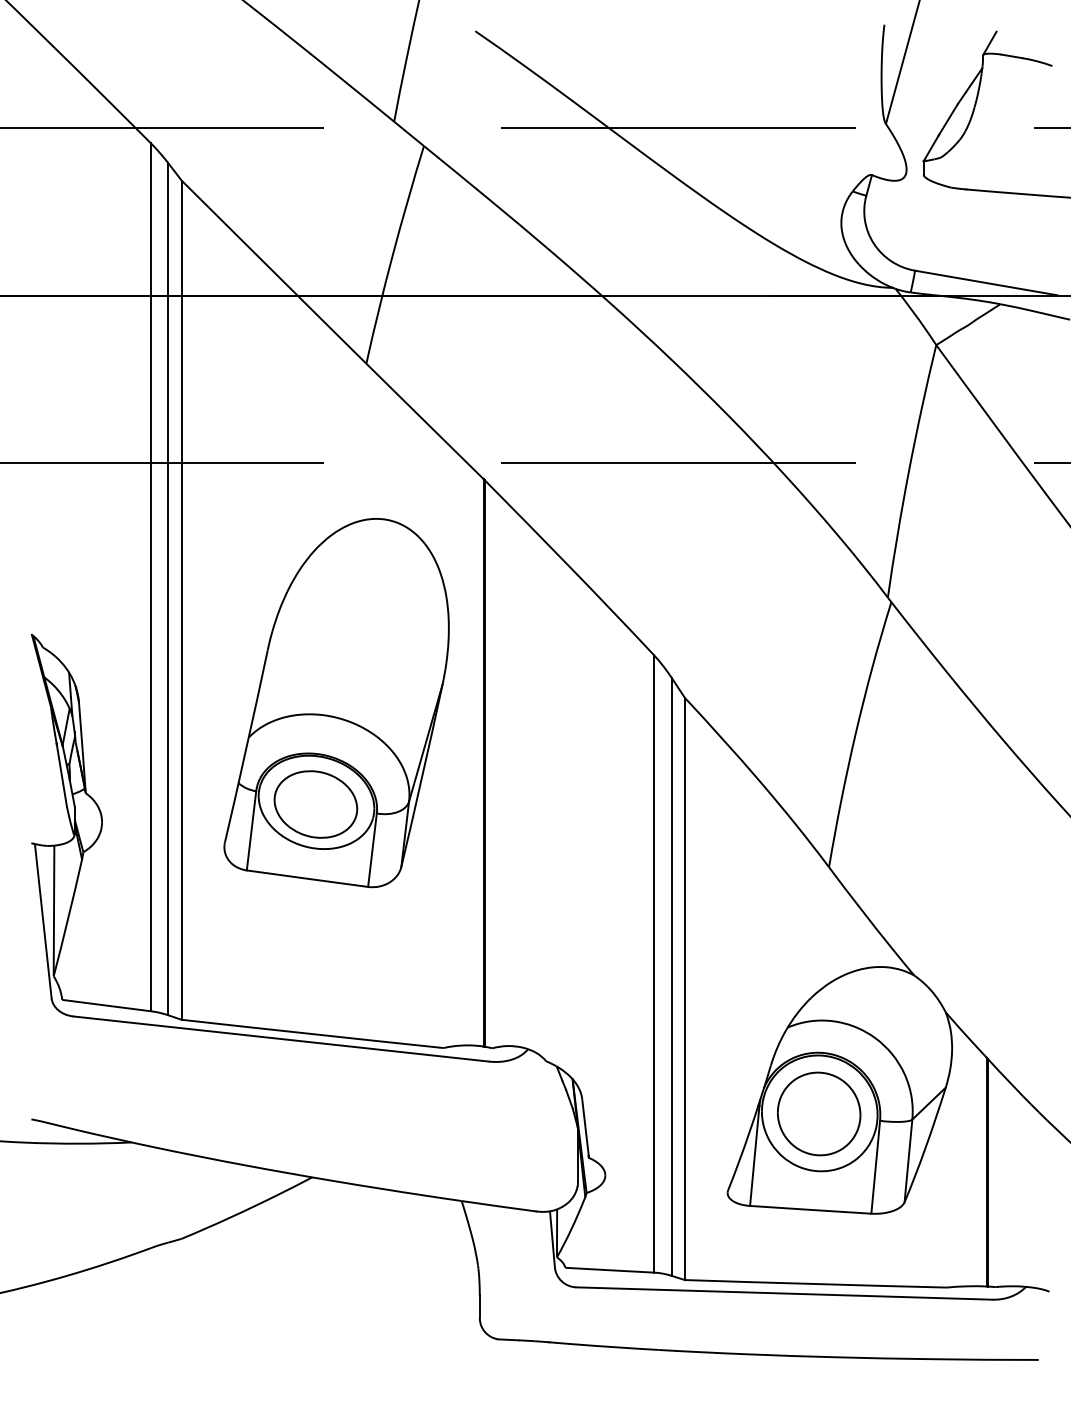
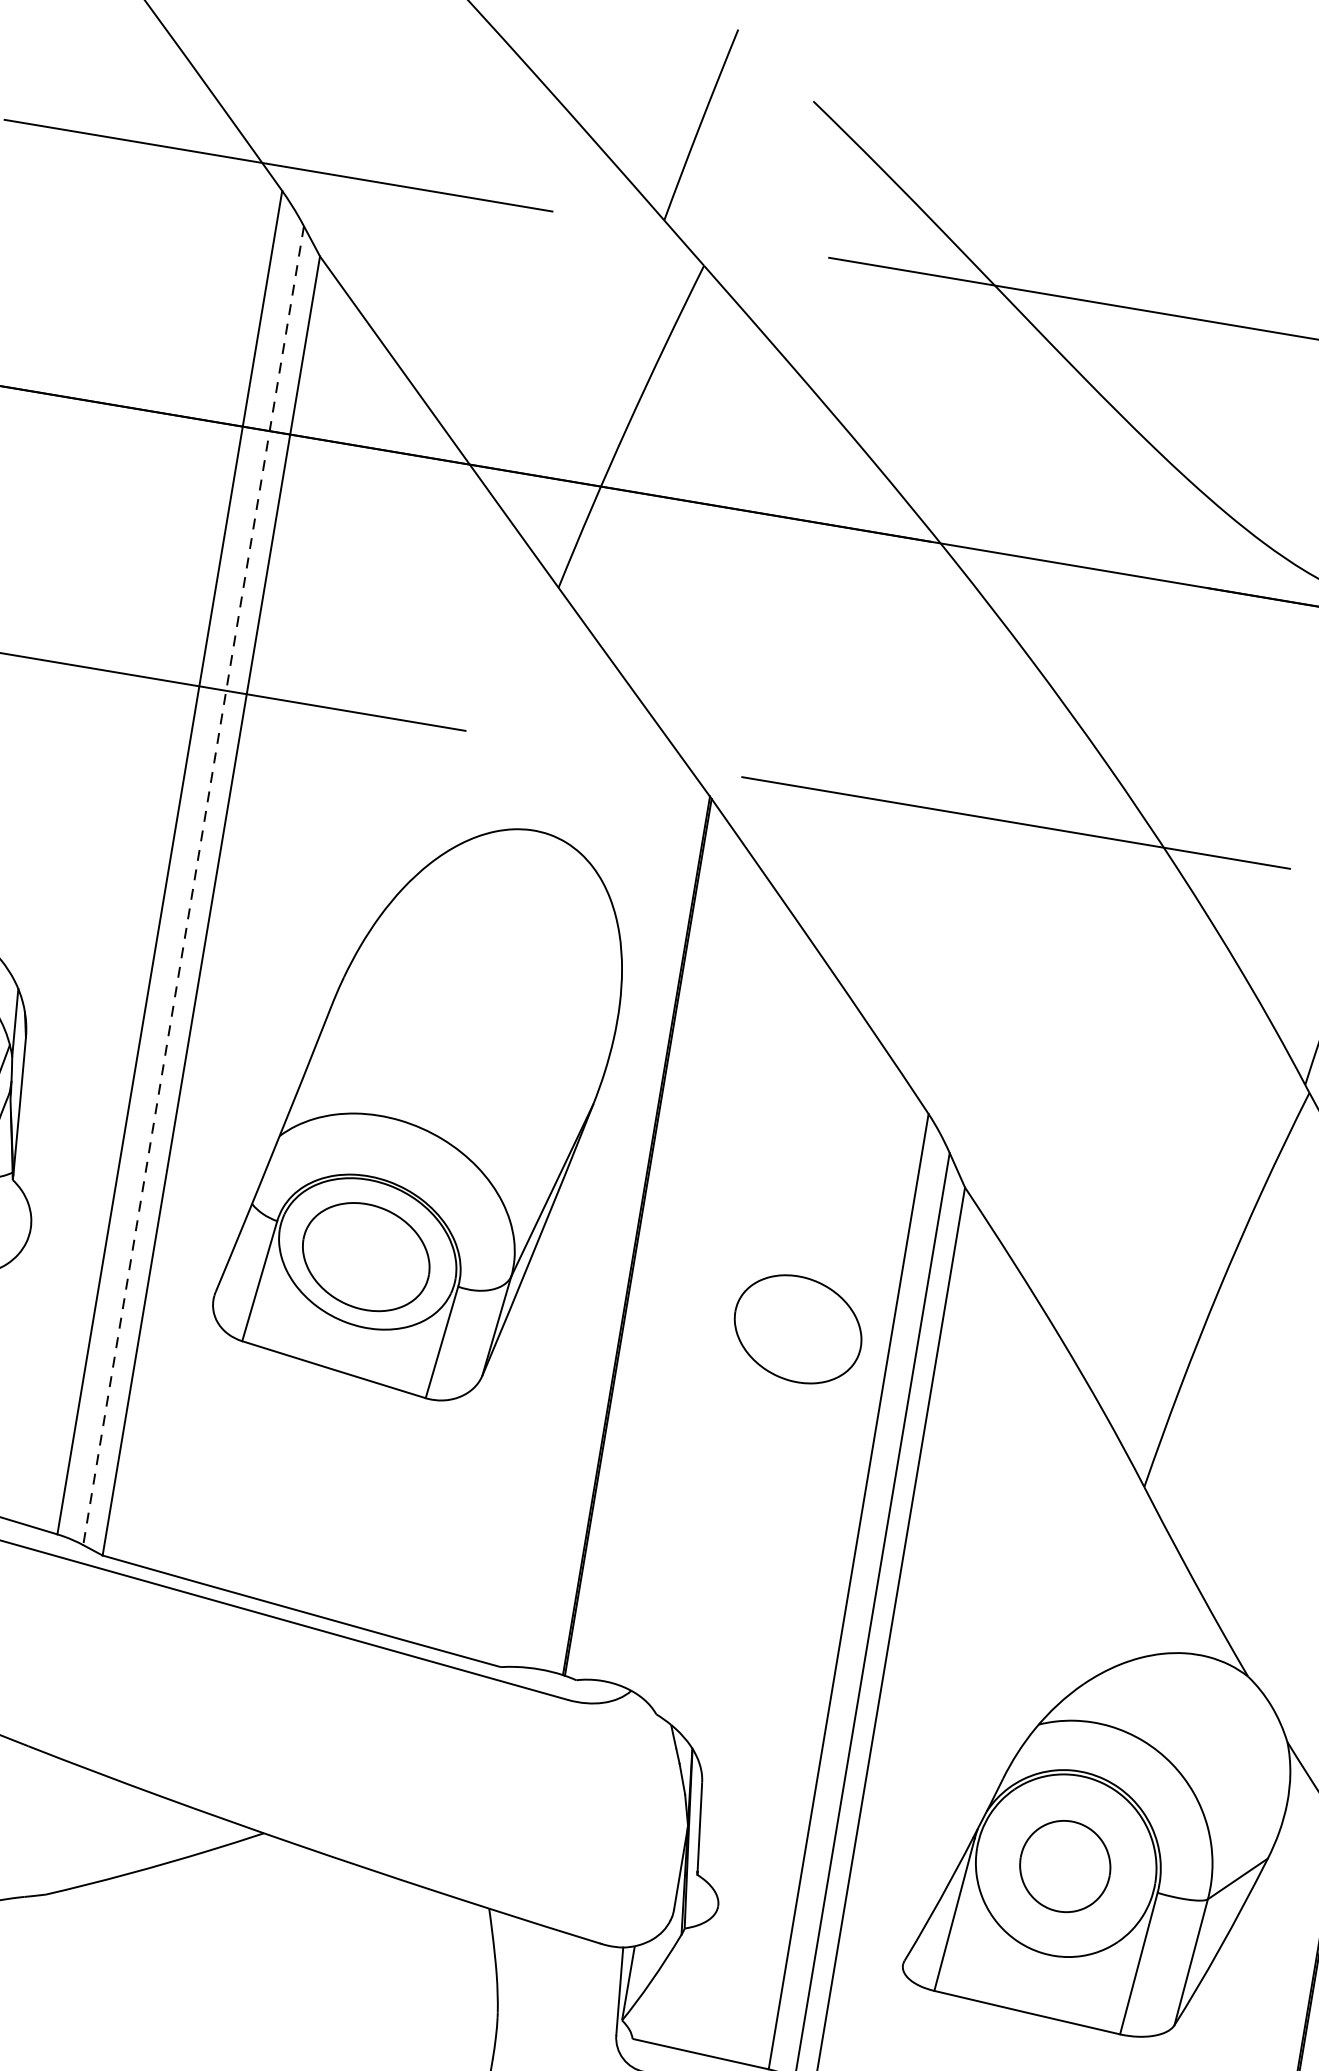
line: (168, 589) -> (193, 886), solid -> dashed
part: (594, 804) -> (797, 1329), added
part: (819, 1113) -> (1065, 1865), size x0.7

